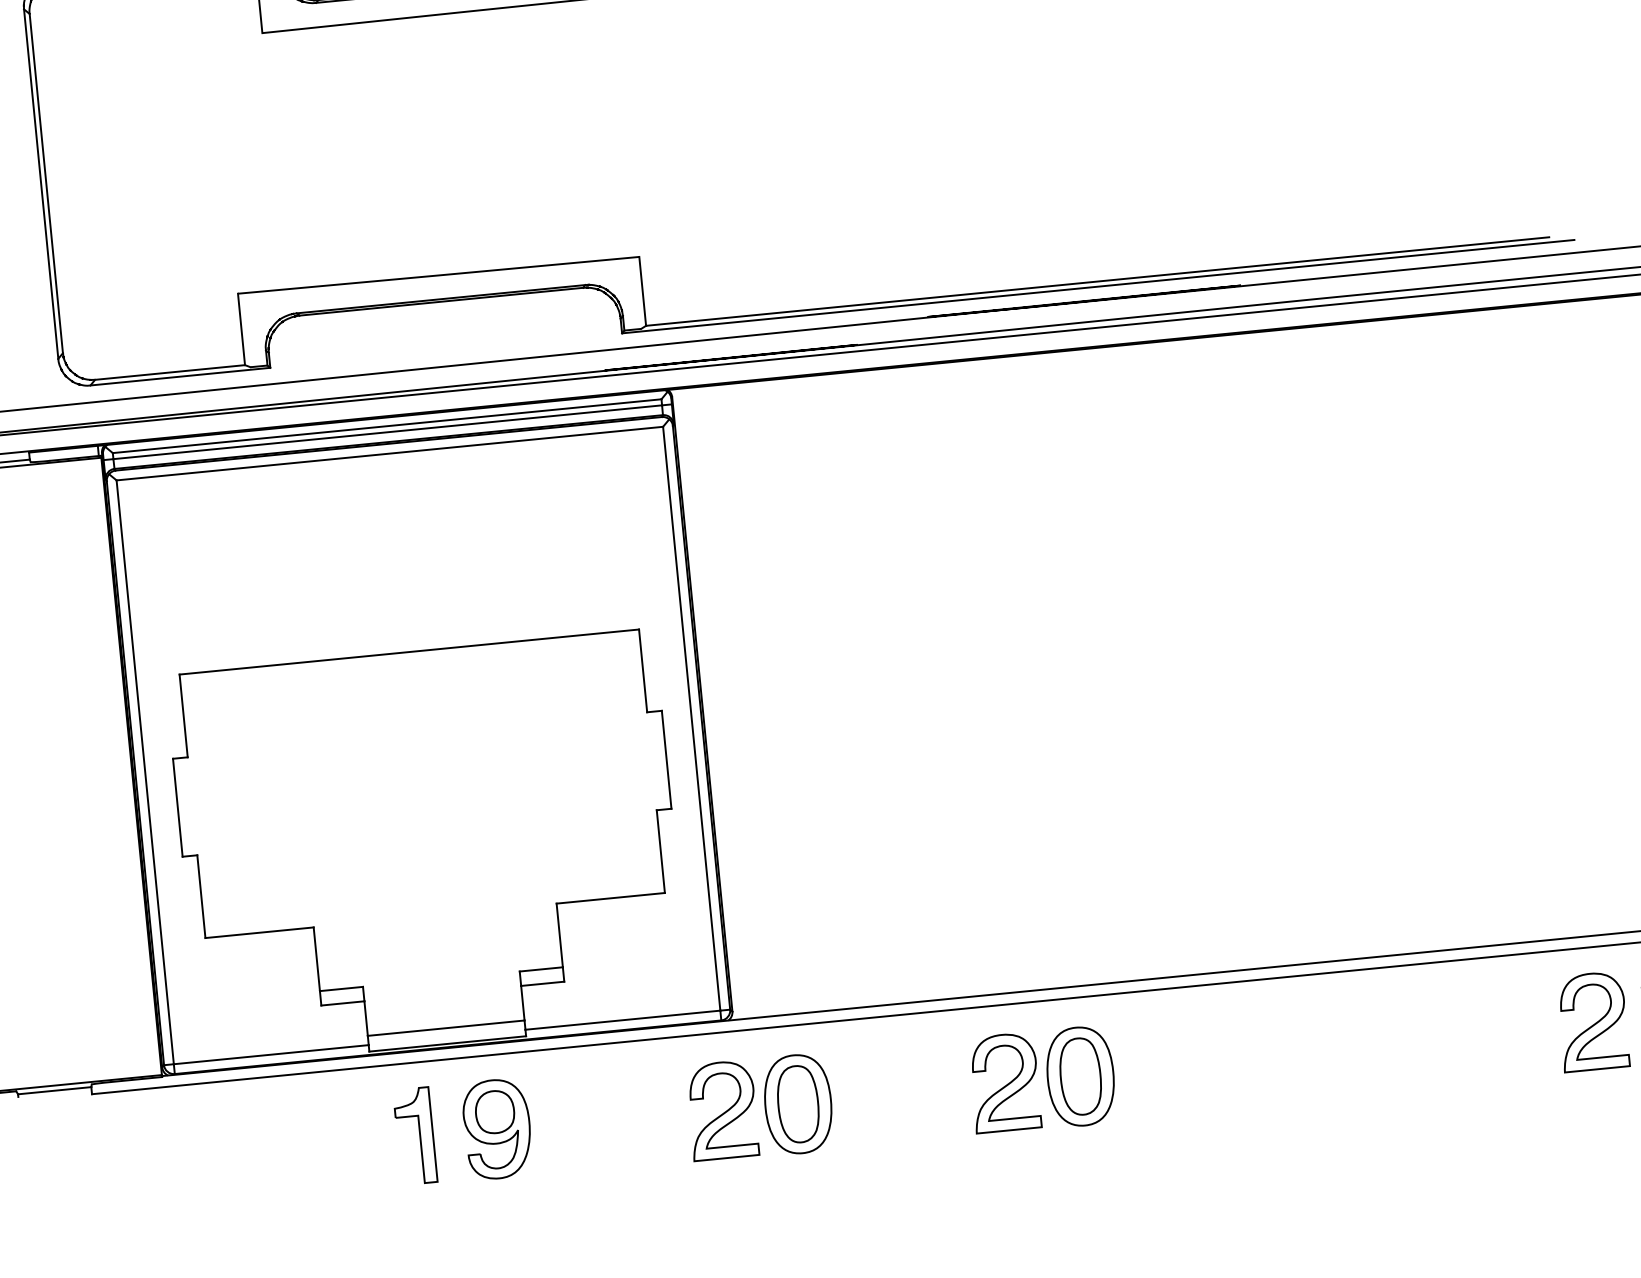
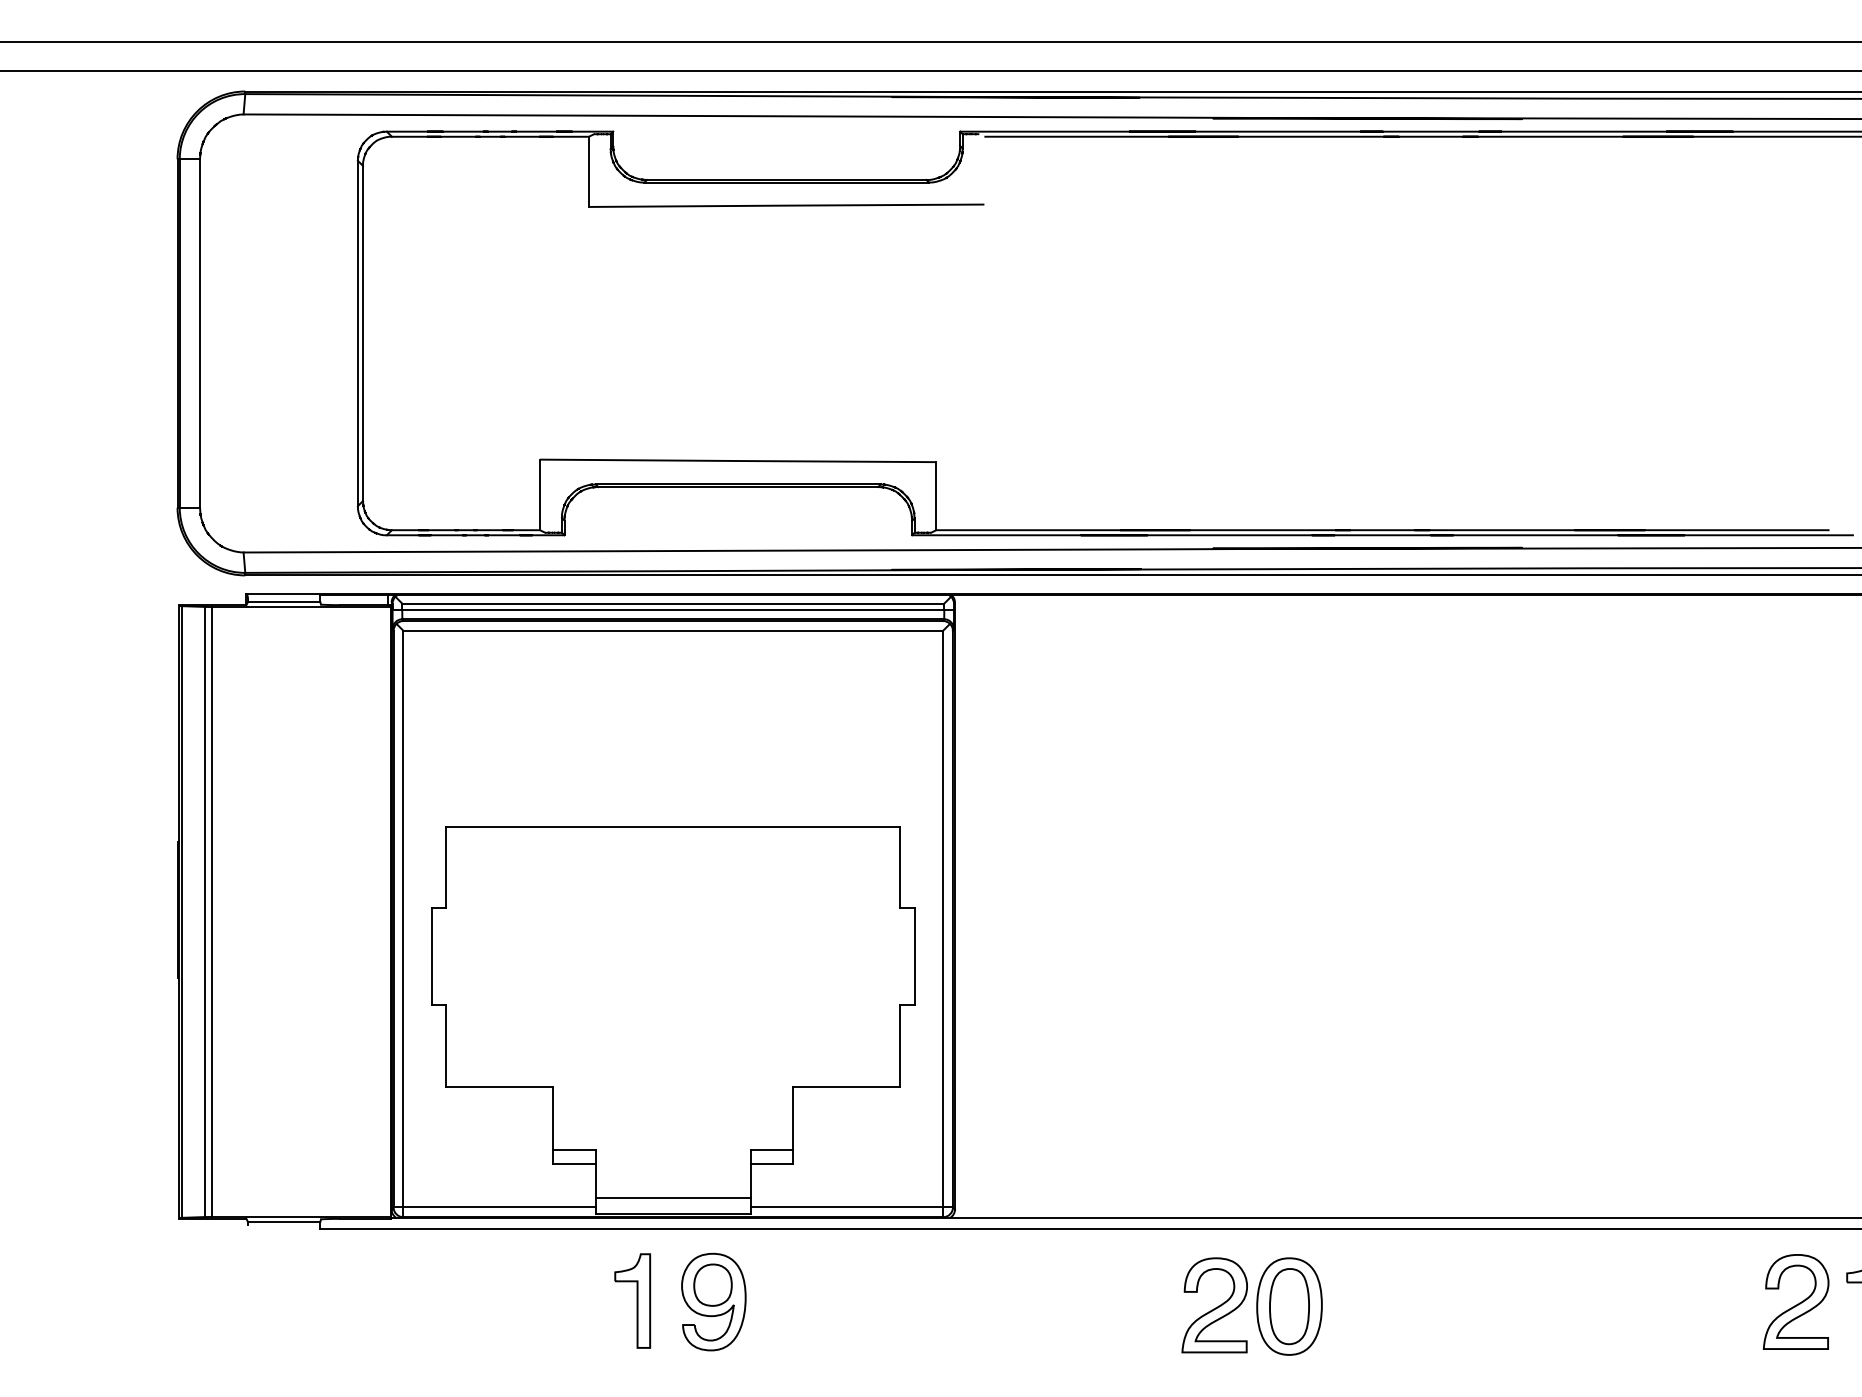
part: (759, 1107) -> (972, 1306), removed

